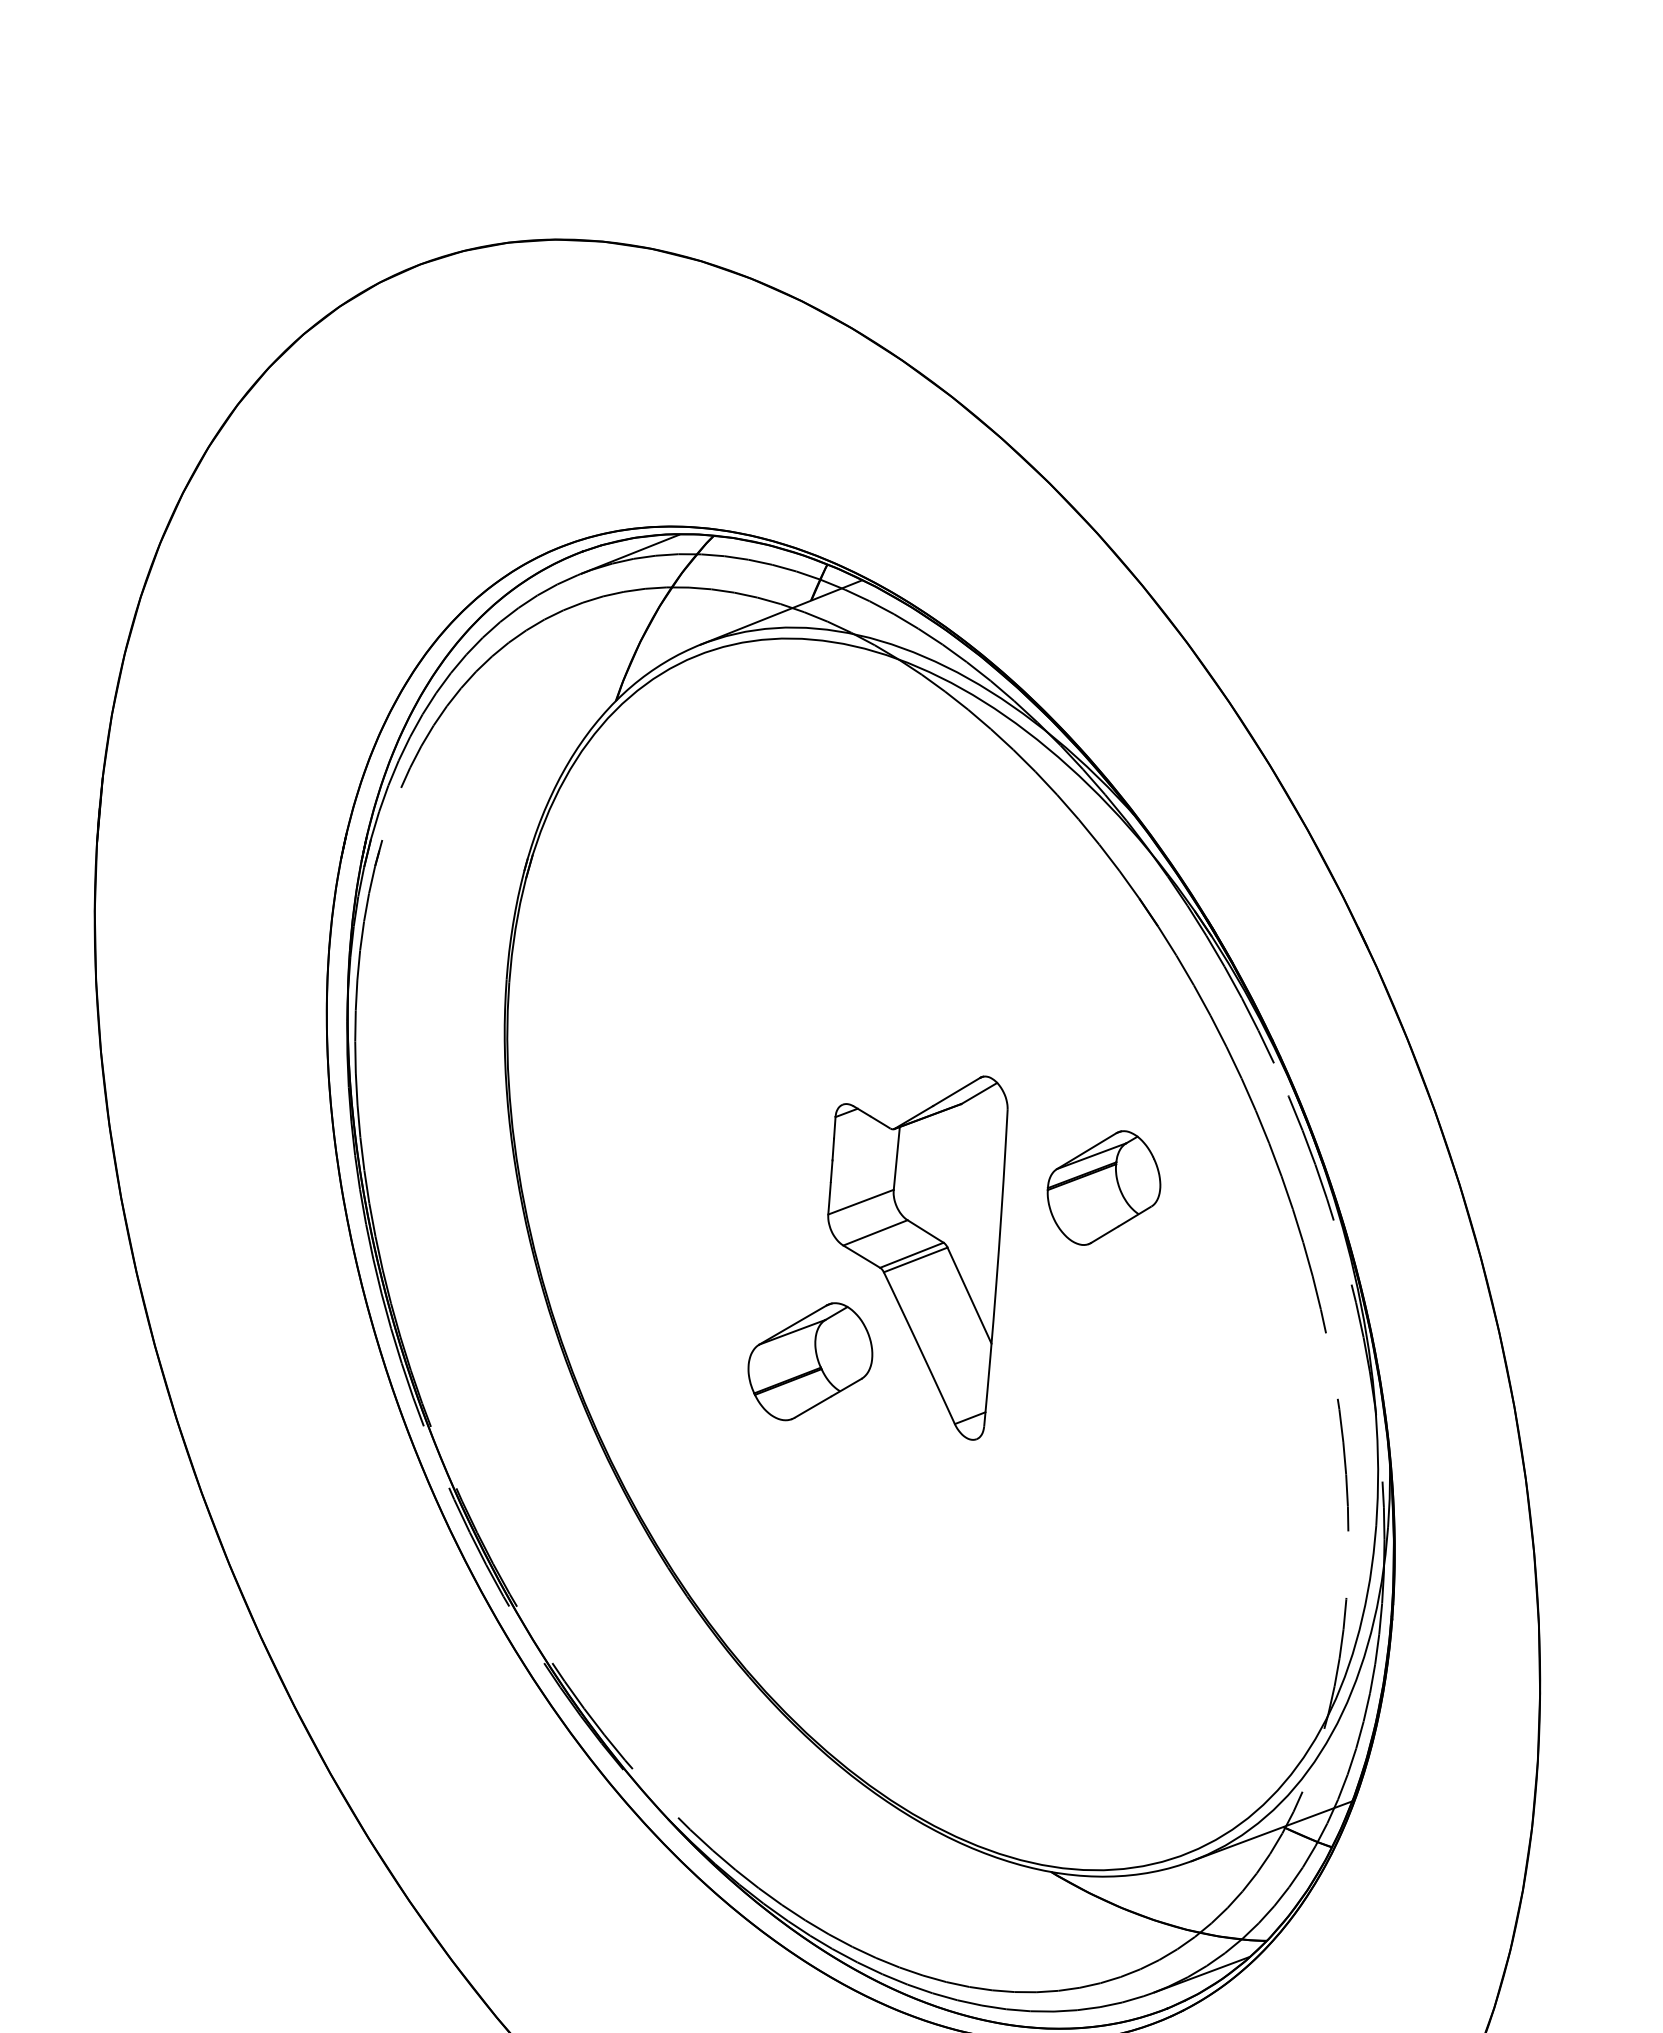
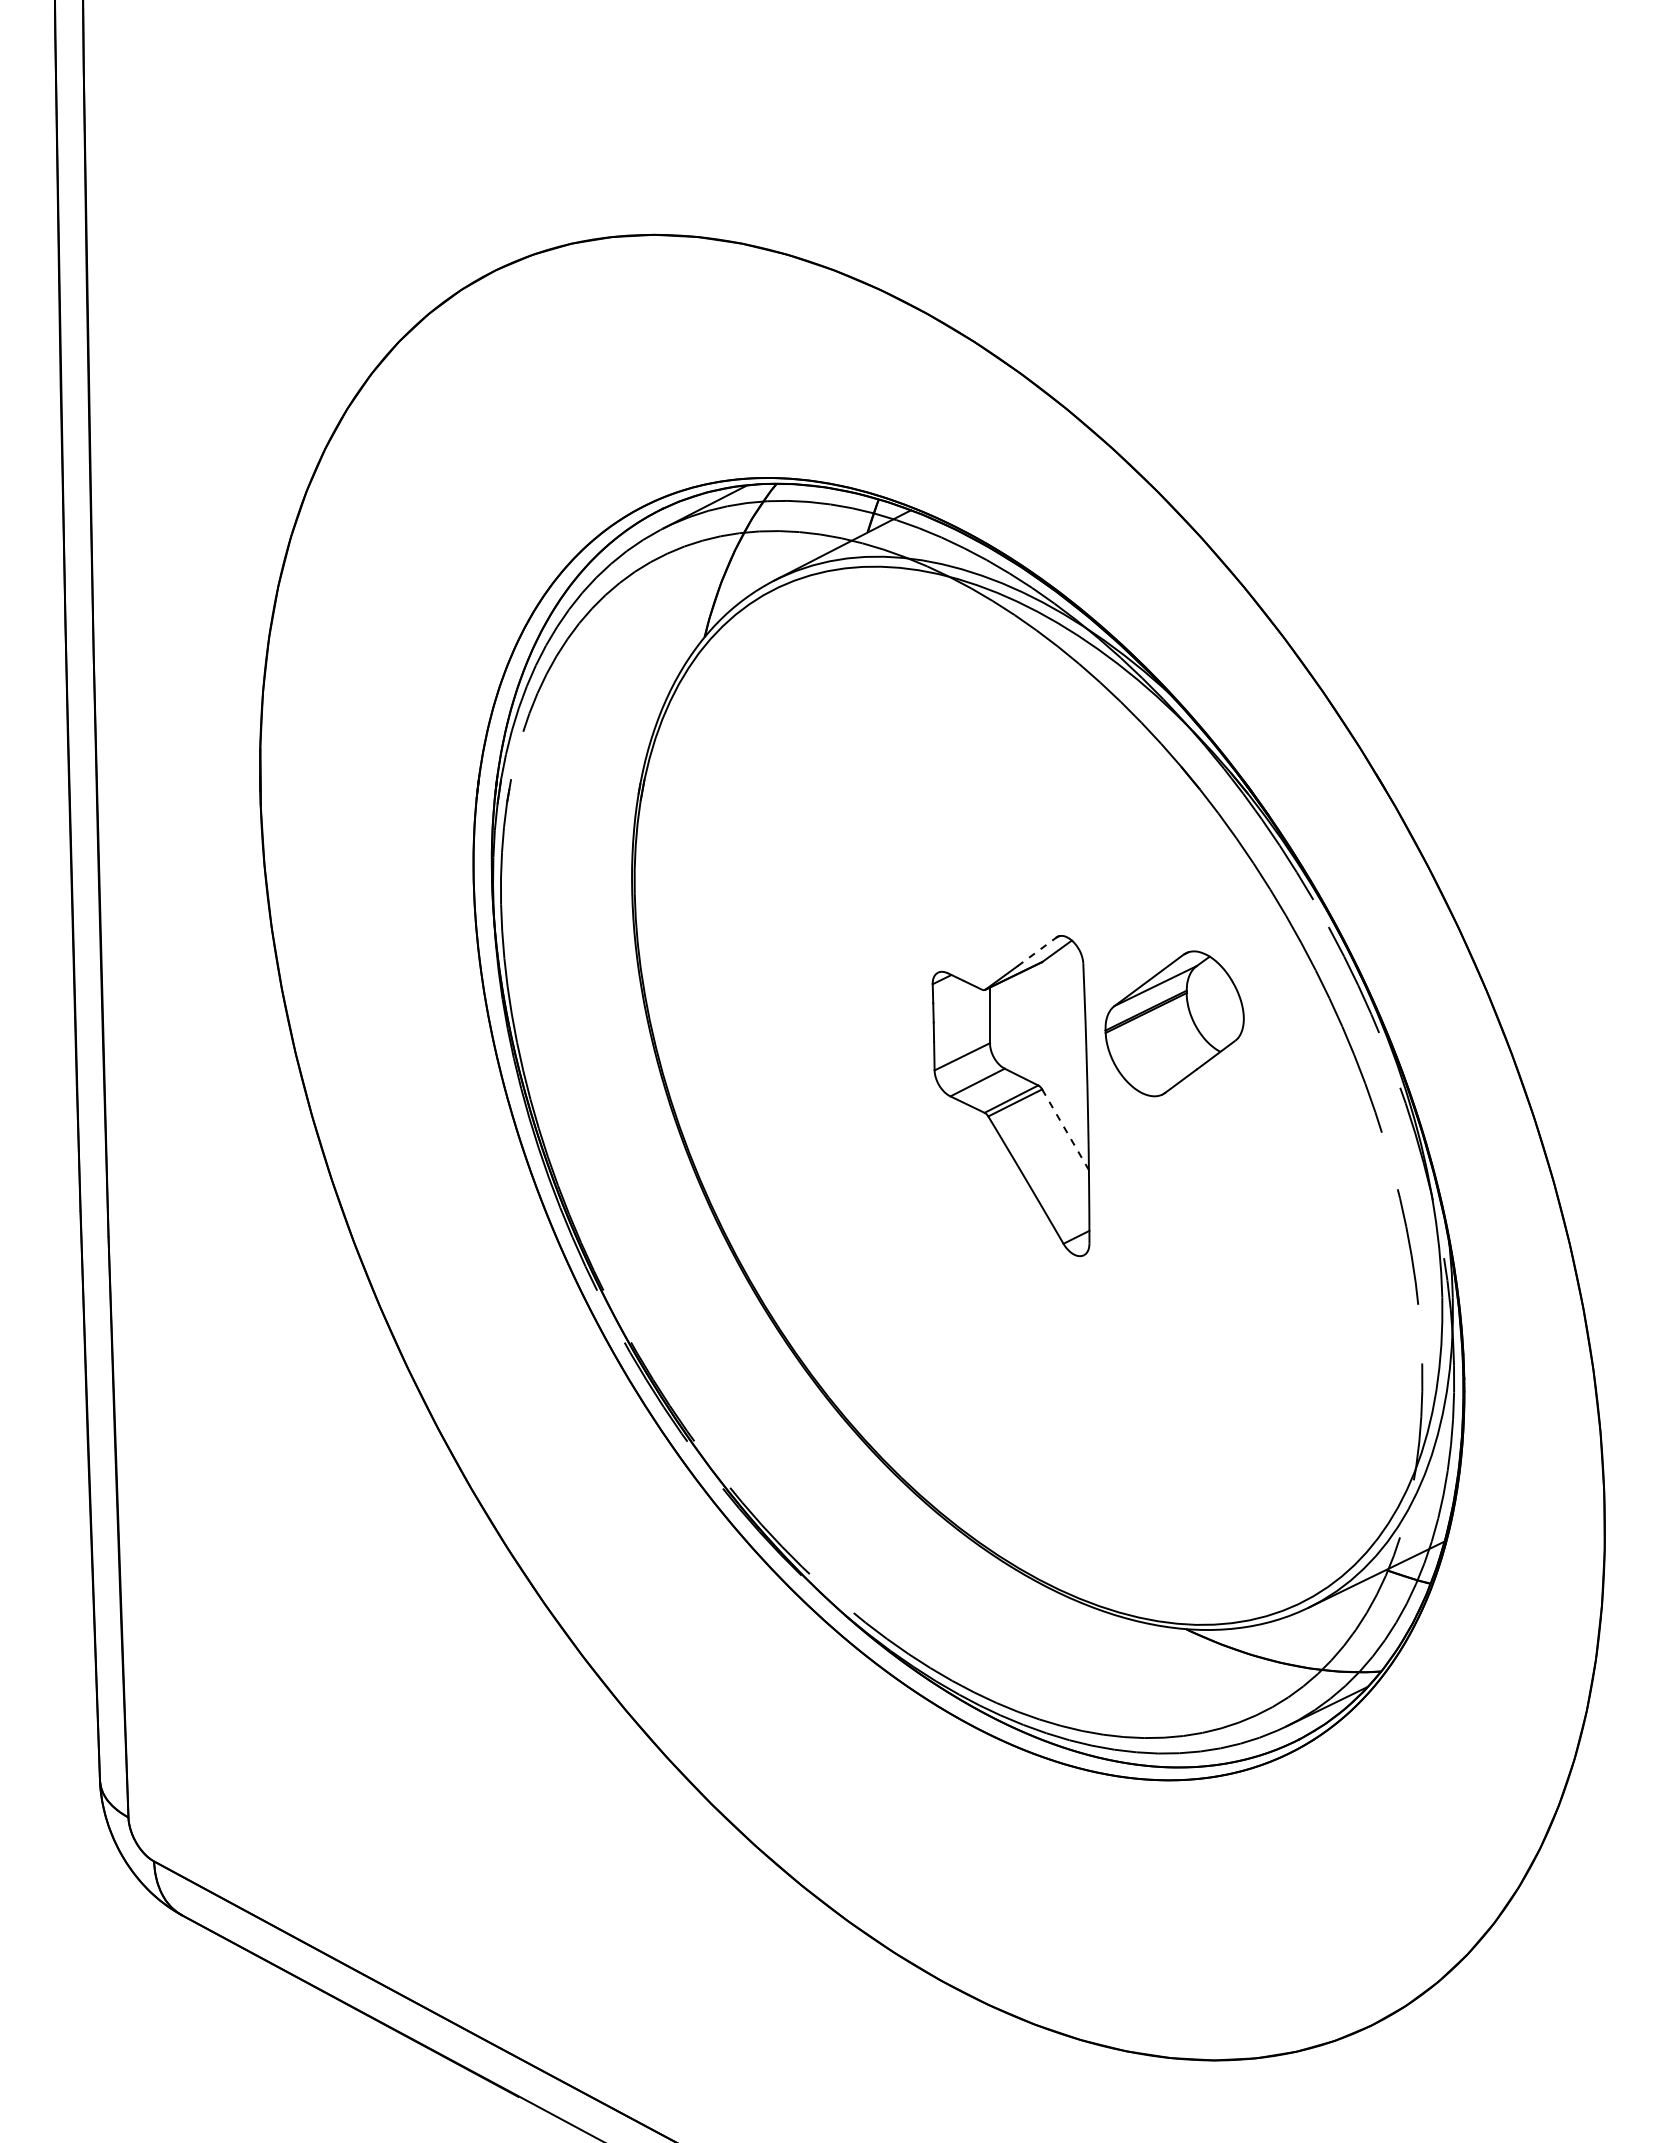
line: (957, 1091) -> (1037, 951), solid -> dashed
part: (1103, 1187) -> (1174, 1023), size x1.4
line: (969, 1295) -> (1065, 1129), solid -> dashed
part: (810, 1360) -> (931, 1200), removed

